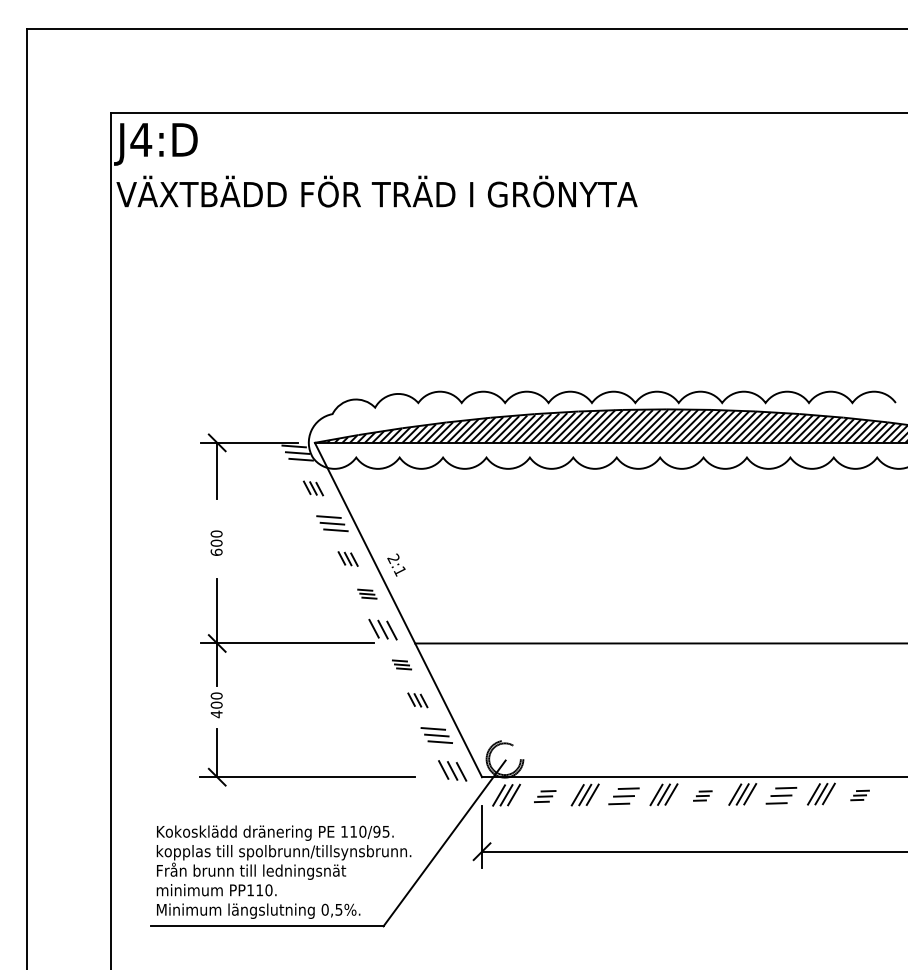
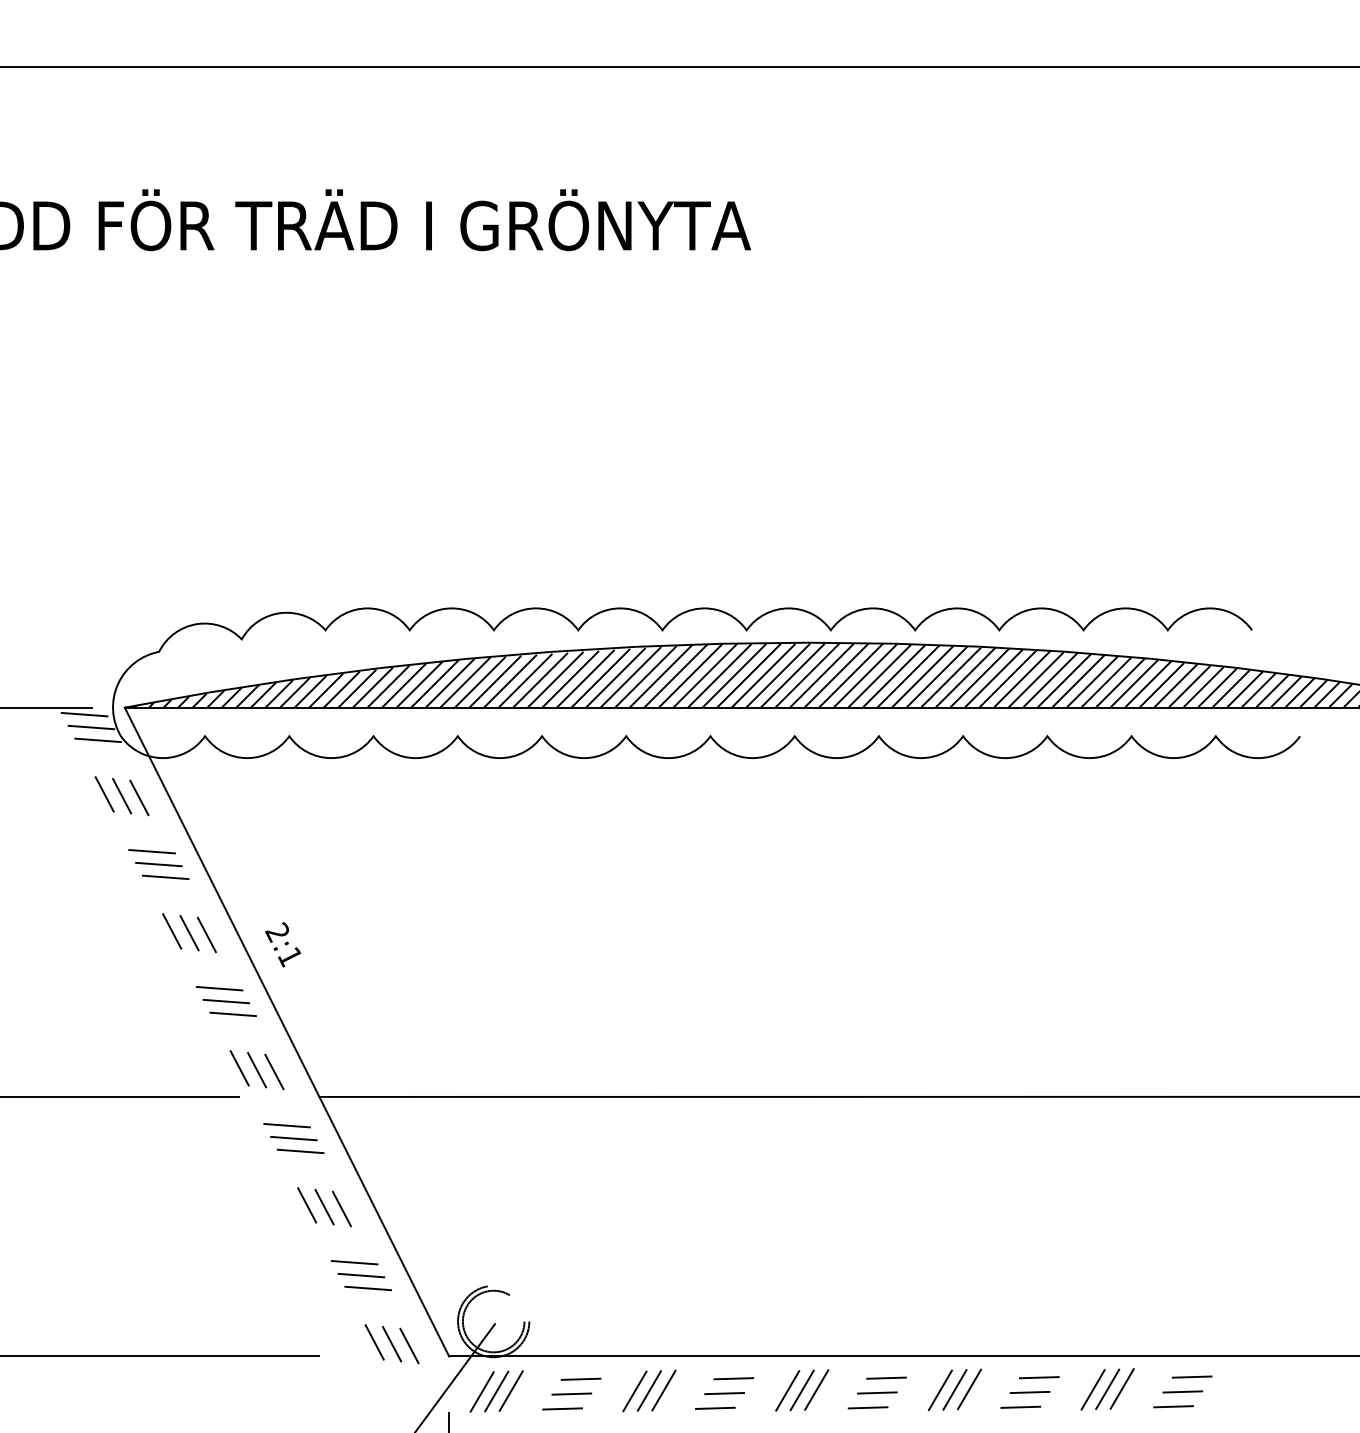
part: (313, 488) -> (122, 796), size x1.43
part: (347, 558) -> (188, 932), size x1.43
part: (367, 593) -> (226, 999), size x1.67
part: (401, 664) -> (292, 1137), size x1.67
part: (417, 700) -> (323, 1207), size x1.43
part: (702, 795) -> (876, 1391), size x1.67
part: (859, 795) -> (1181, 1391), size x1.67
part: (544, 796) -> (570, 1393), size x1.43

